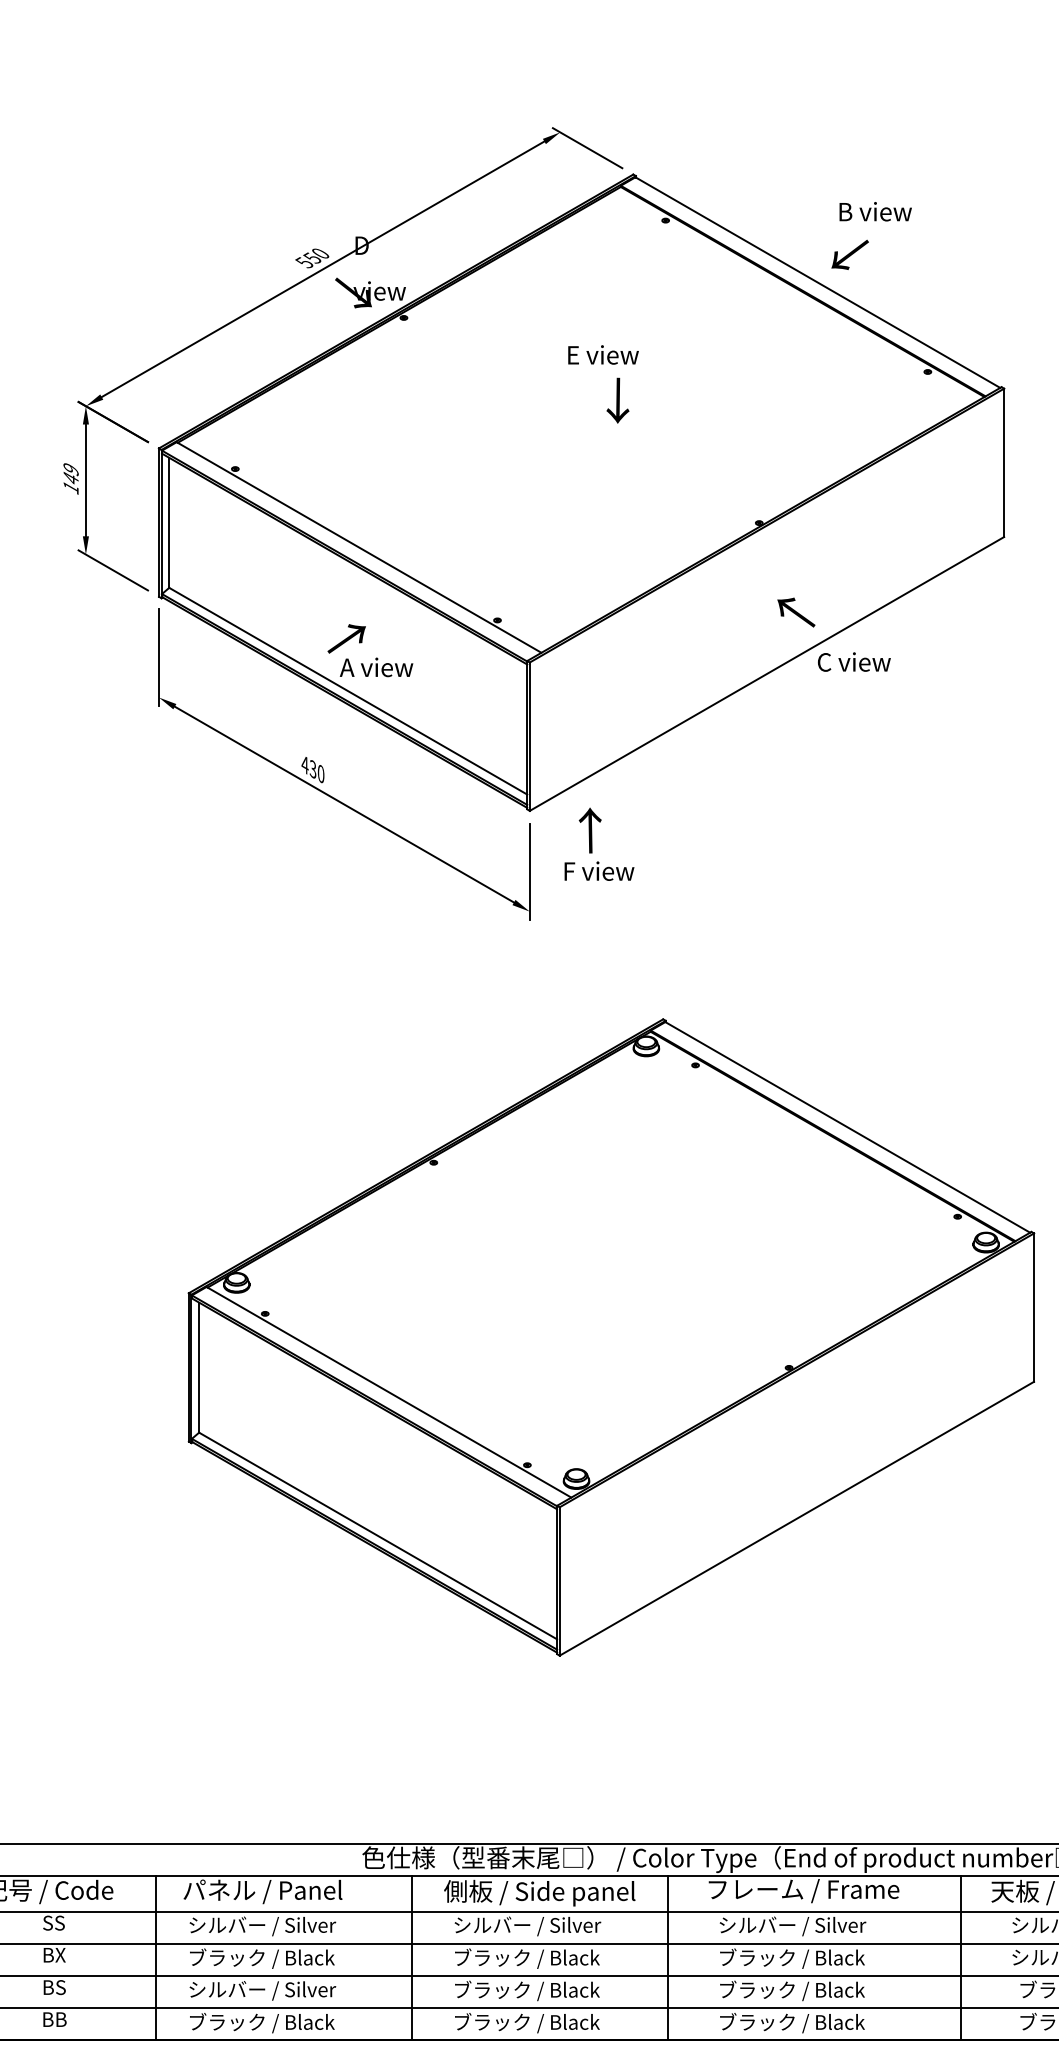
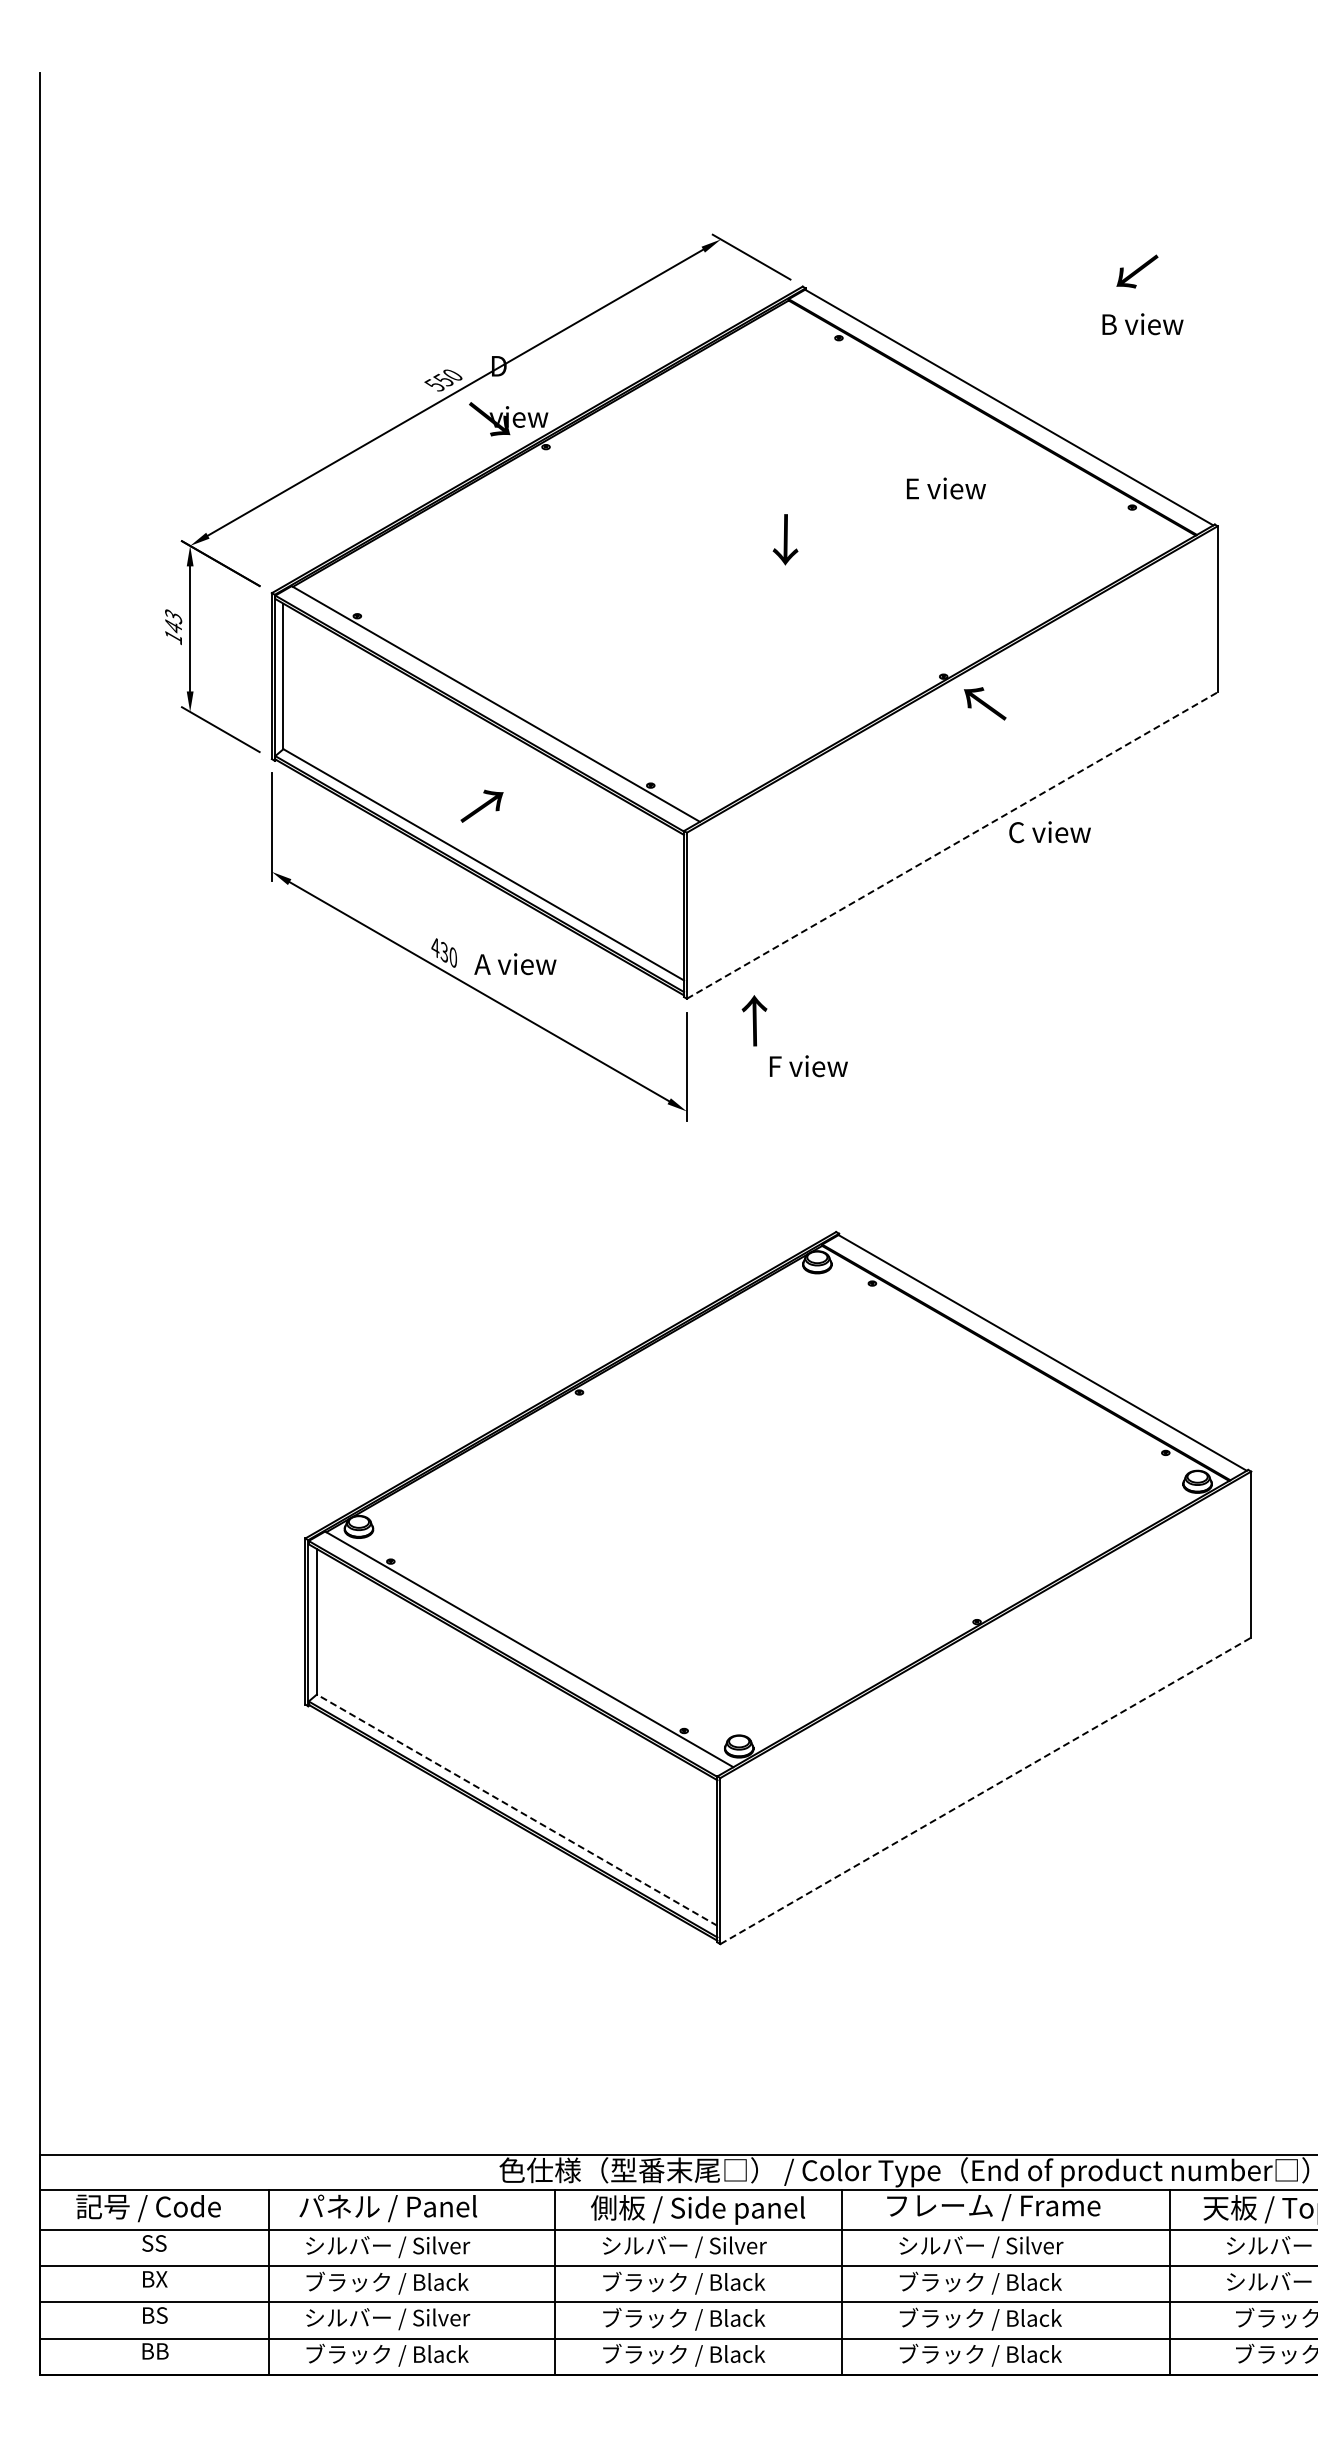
text: (875, 211) -> (1142, 324), moved
text: (850, 254) -> (1137, 271), moved
text: (603, 354) -> (946, 488), moved
text: (71, 469) -> (173, 616), 149 -> 143
text: (796, 612) -> (985, 703), moved
text: (376, 667) -> (515, 964), moved
line: (767, 673) -> (952, 845), solid -> dashed
text: (599, 871) -> (808, 1066), moved
line: (797, 1518) -> (986, 1790), solid -> dashed
line: (377, 1535) -> (516, 1809), solid -> dashed

